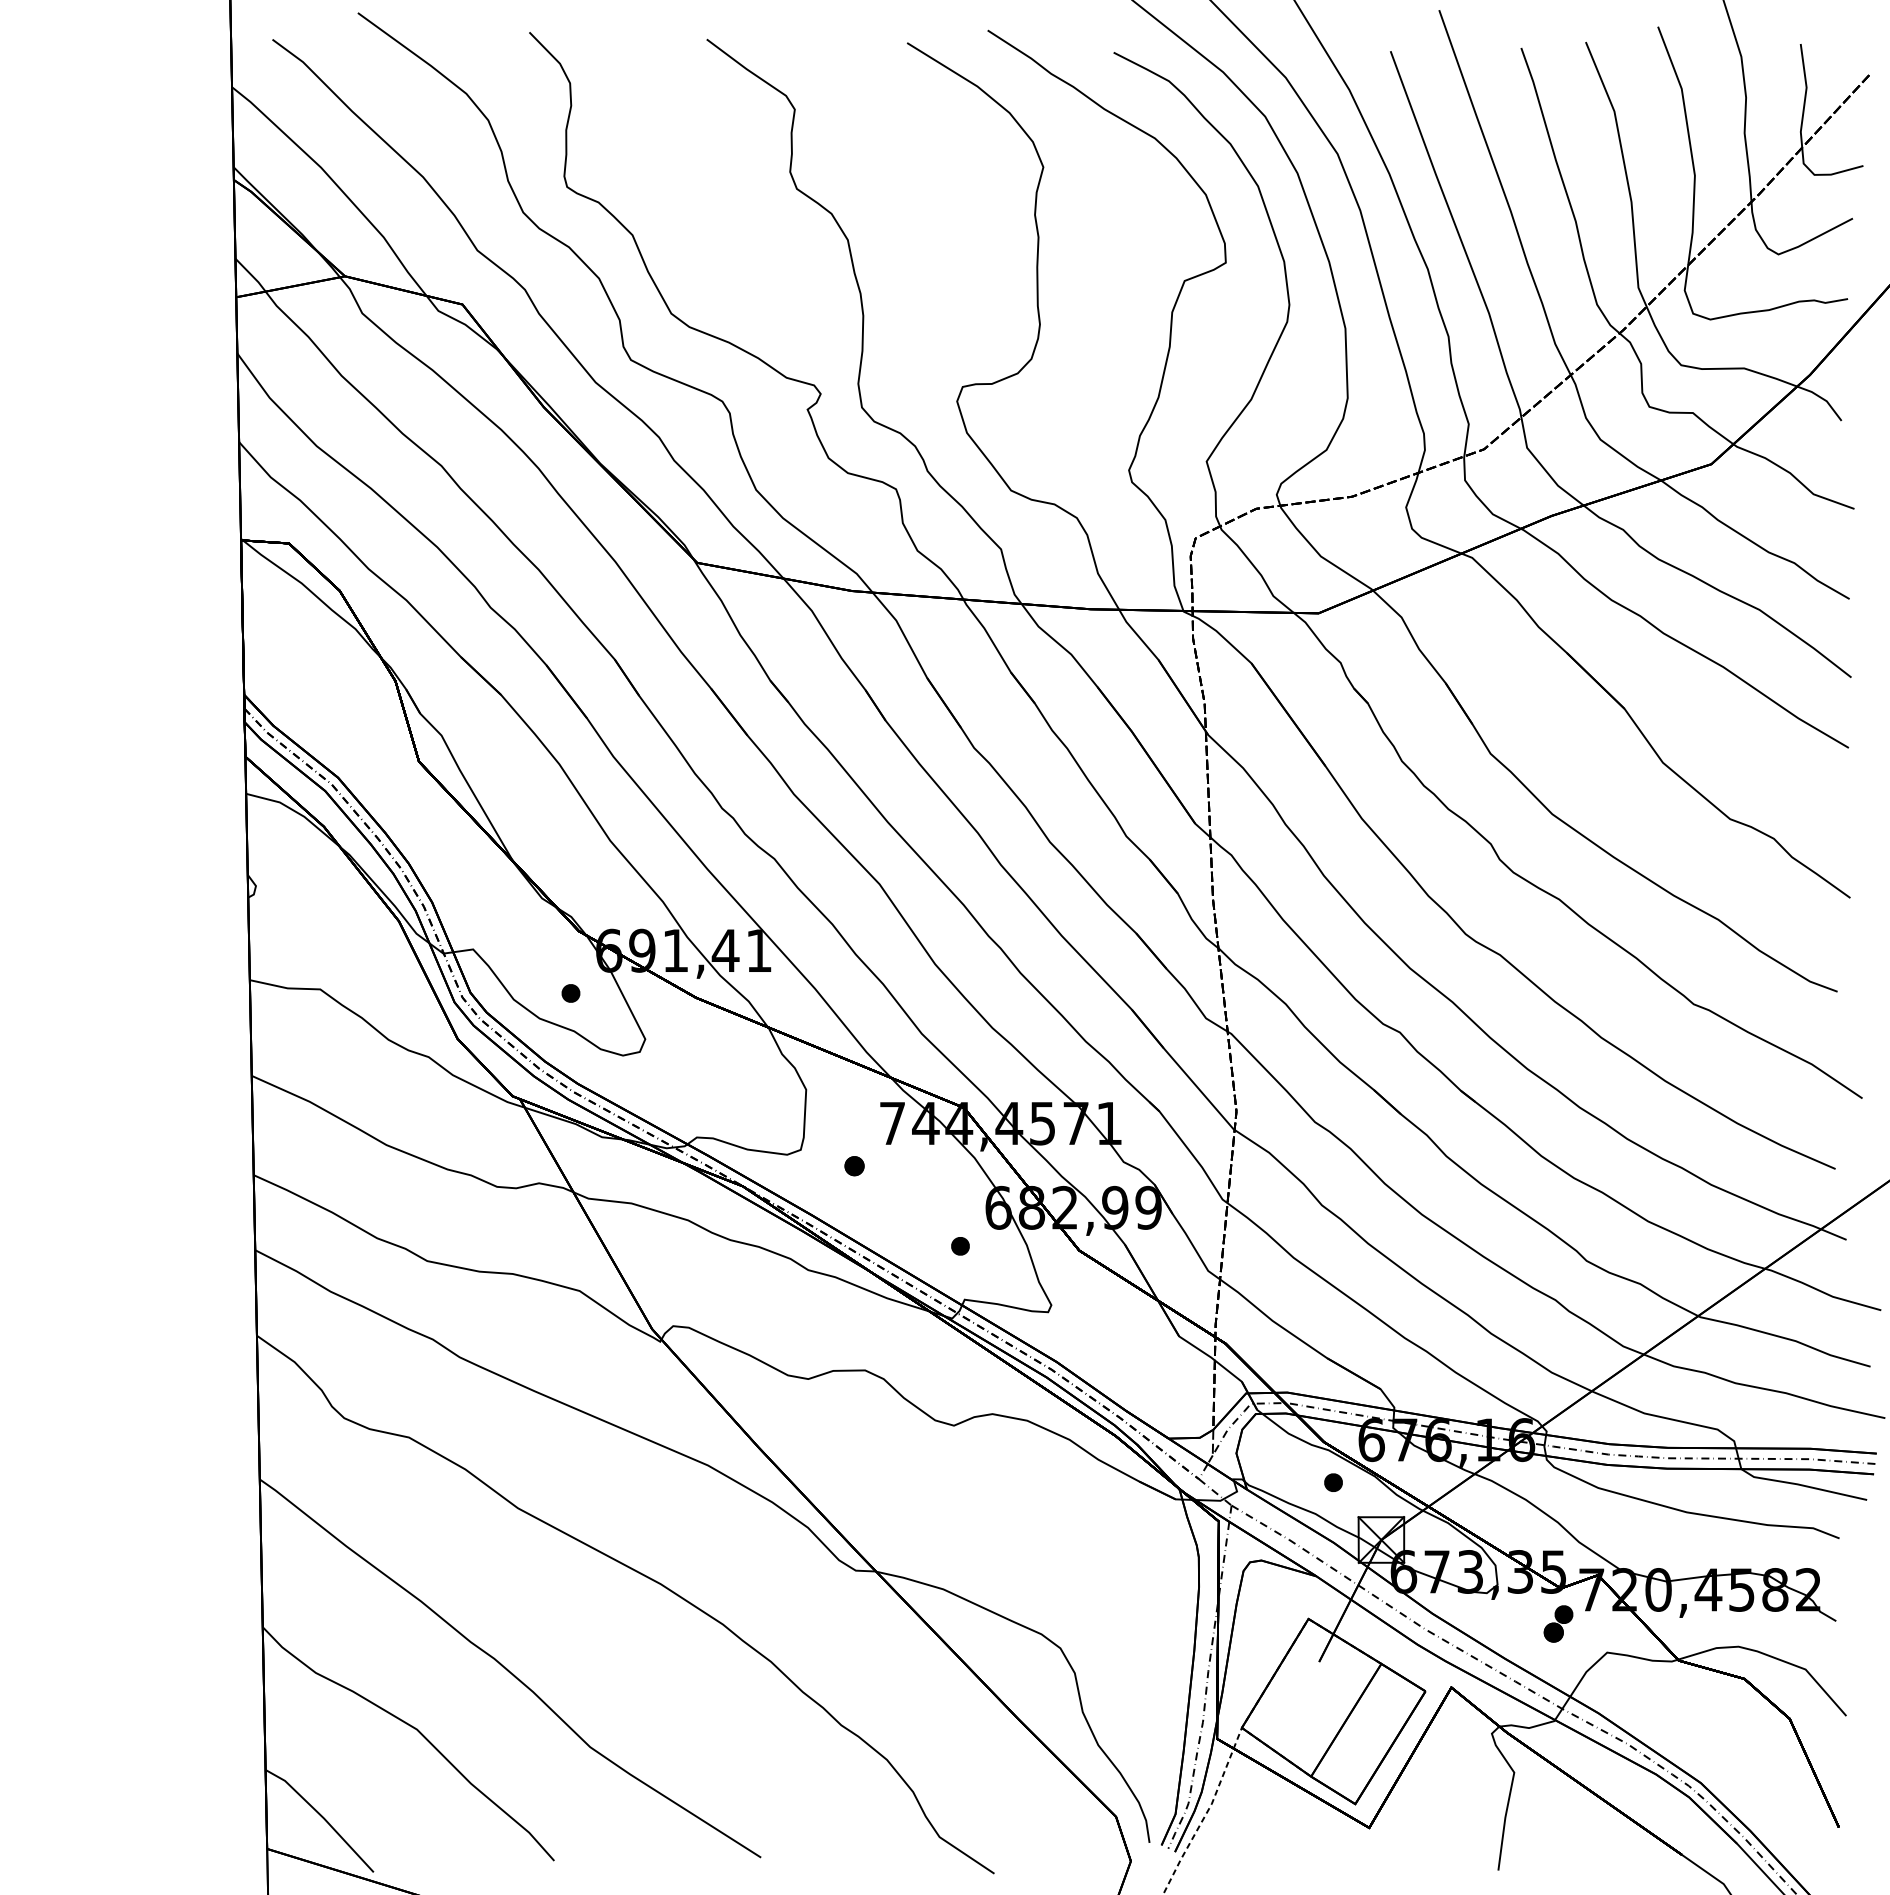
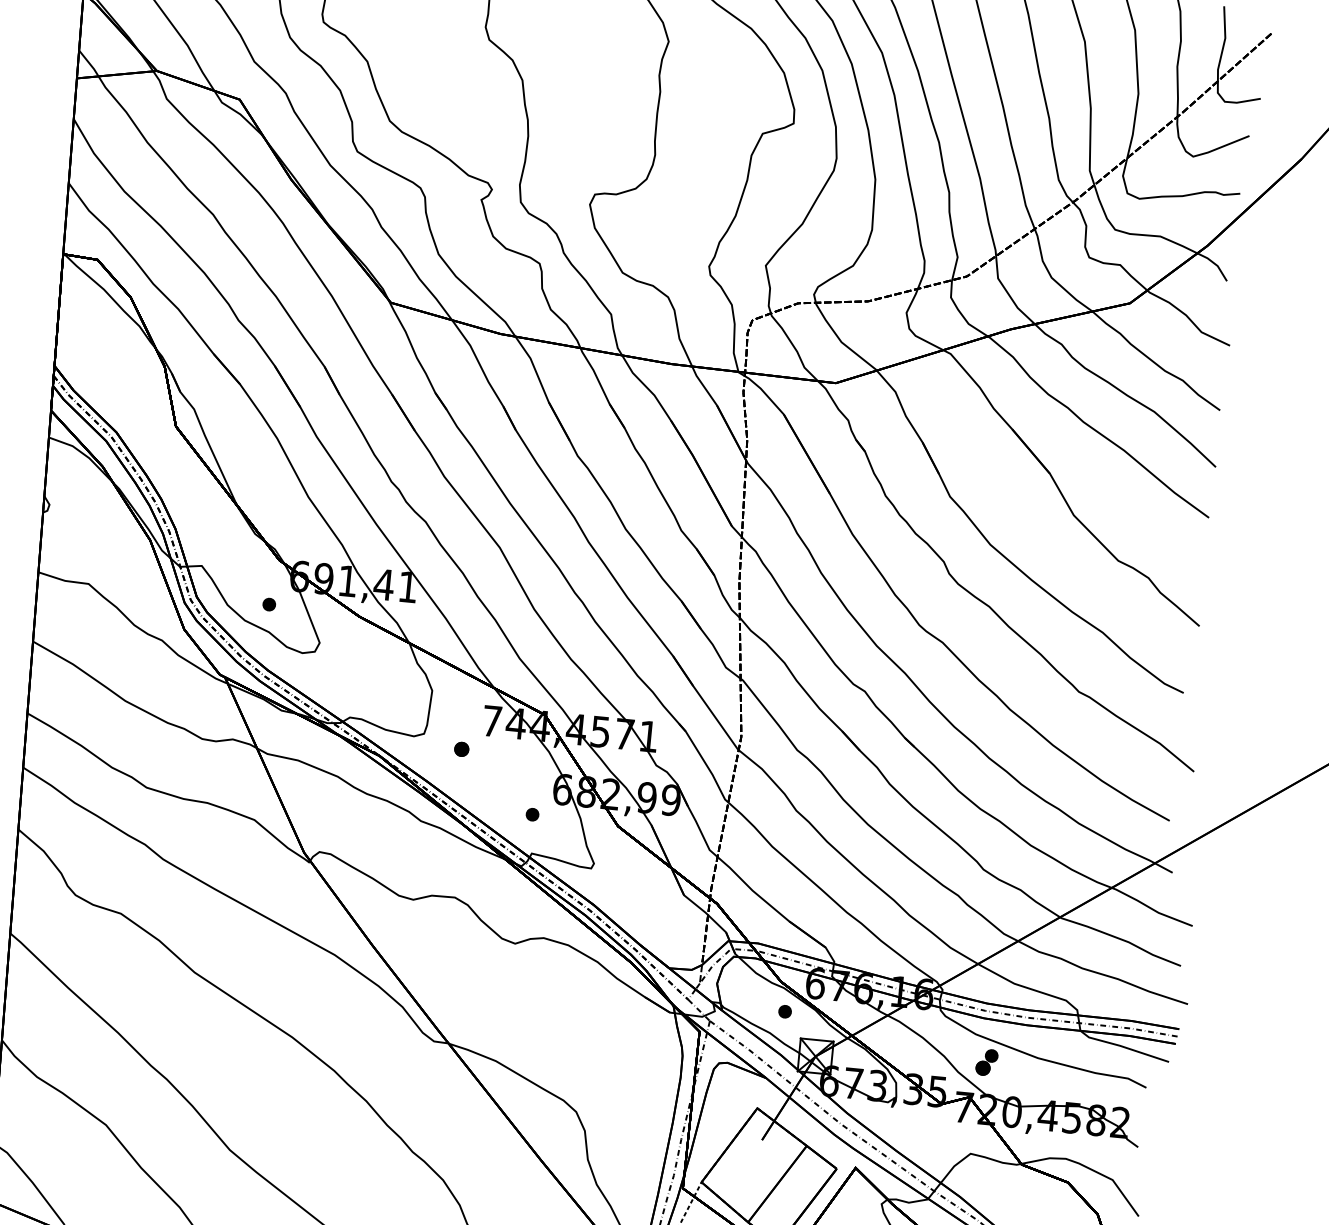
part: (1558, 1623) -> (987, 1062), moved

